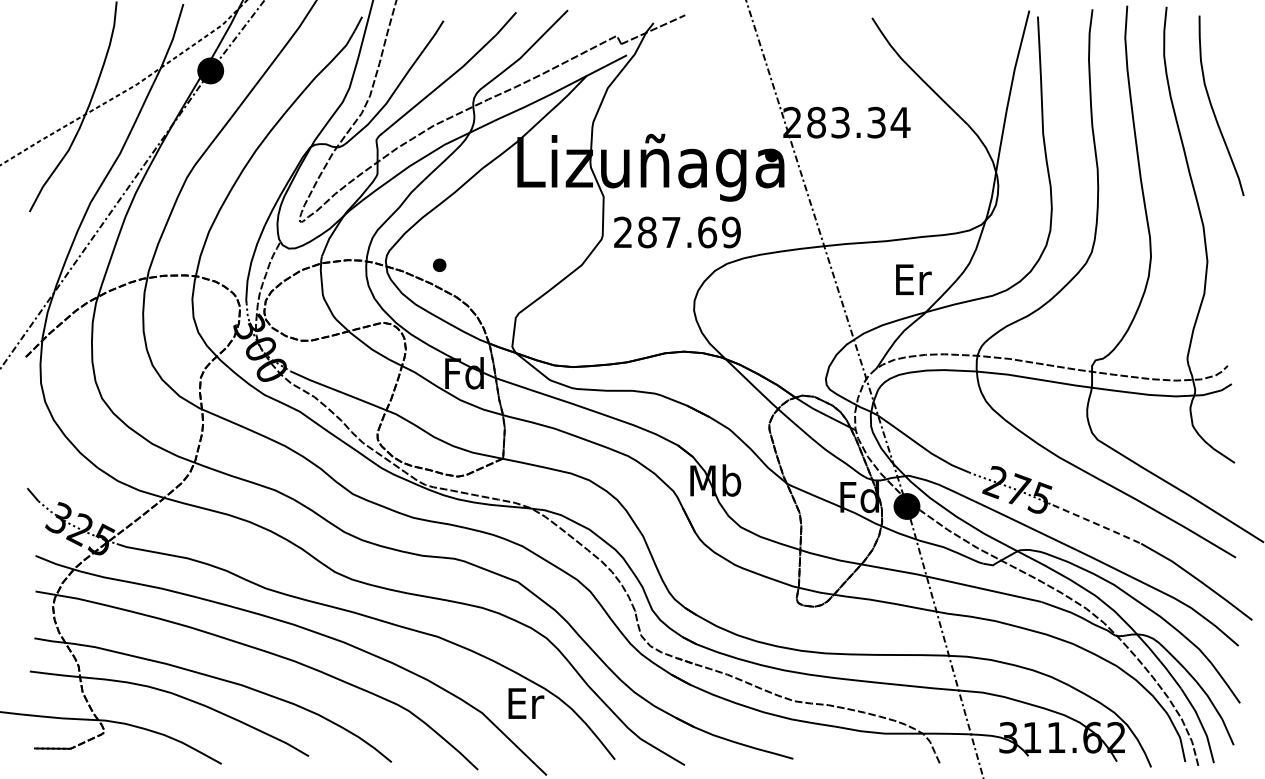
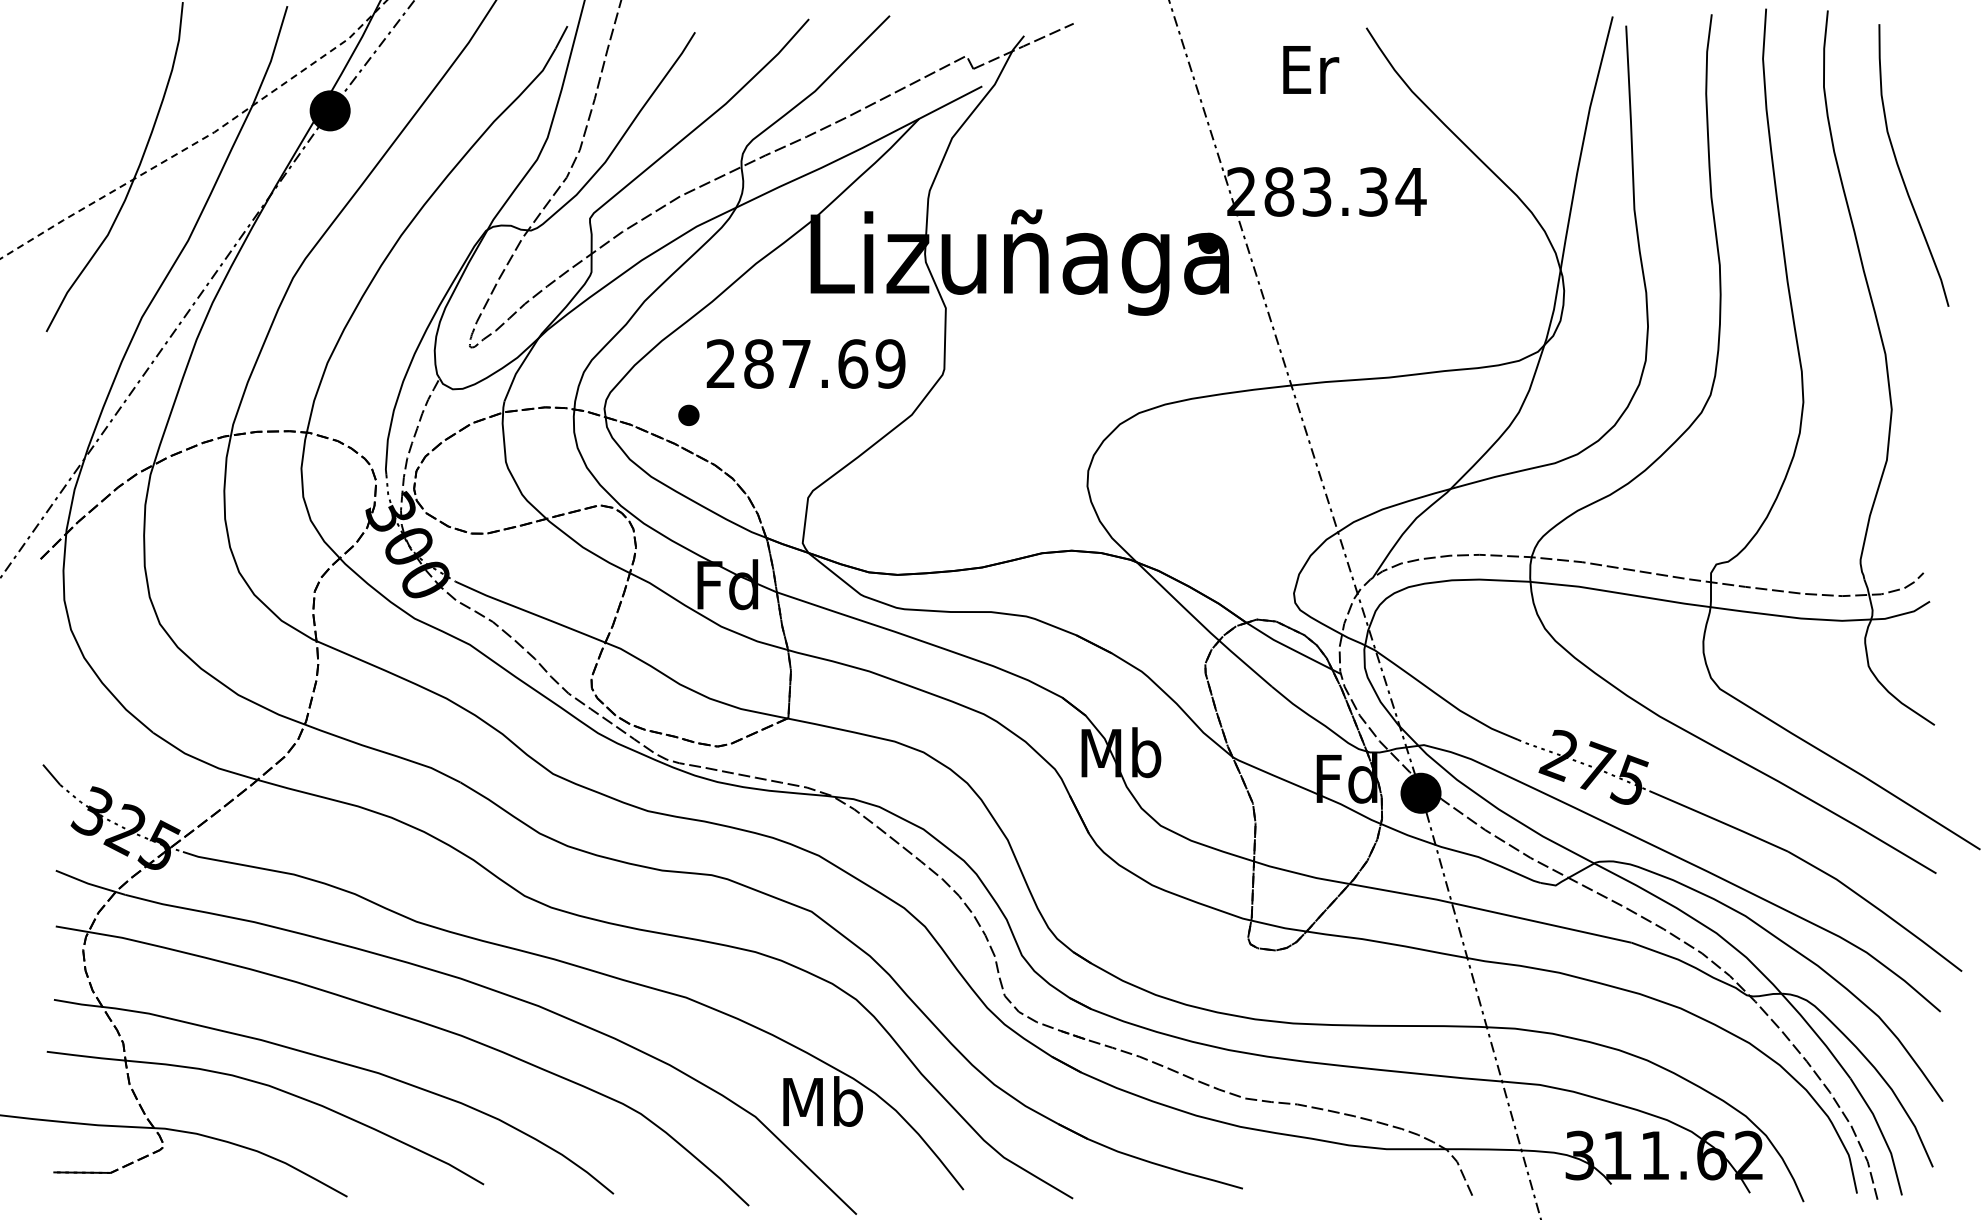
text: (677, 232) -> (806, 364), moved
text: (913, 279) -> (1310, 69), moved
line: (1097, 524) -> (1719, 821), dashed -> solid
text: (525, 703) -> (823, 1101), Er -> Mb

